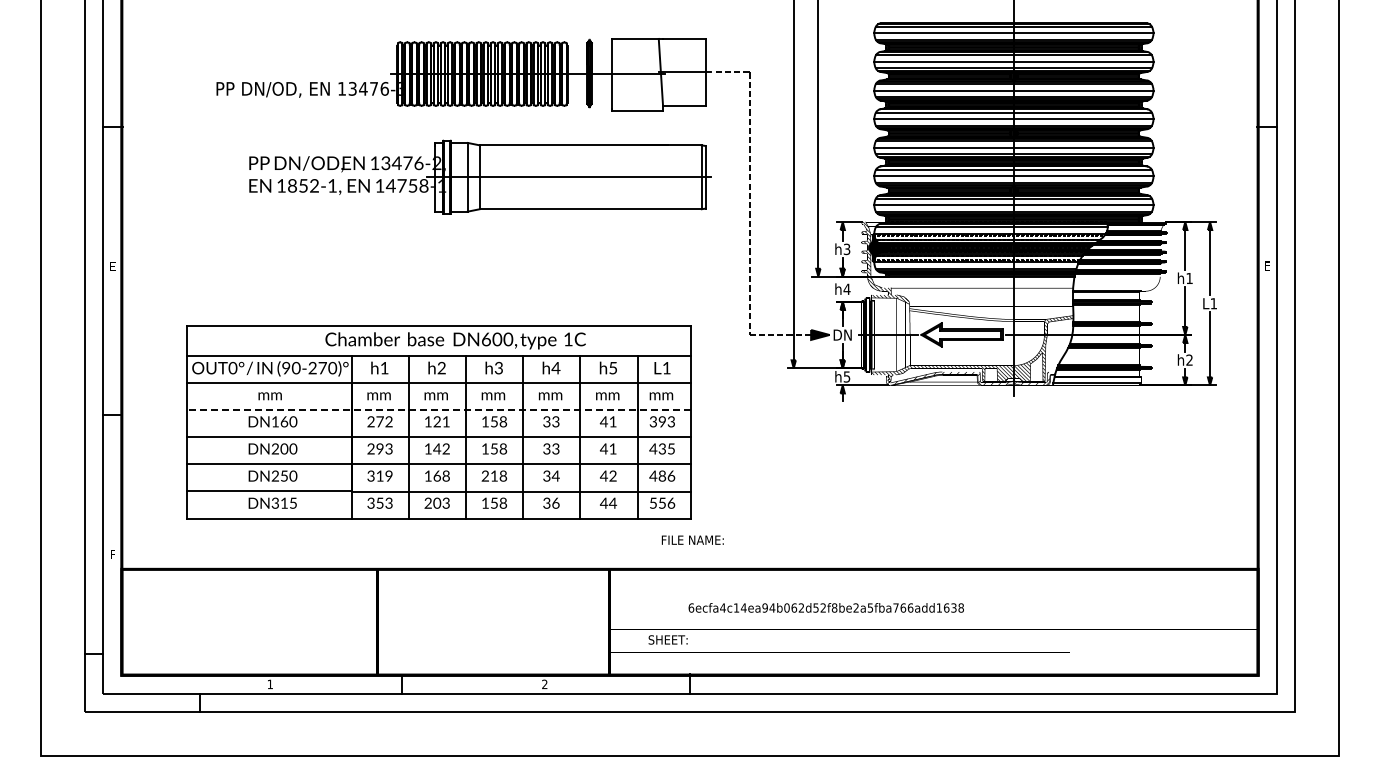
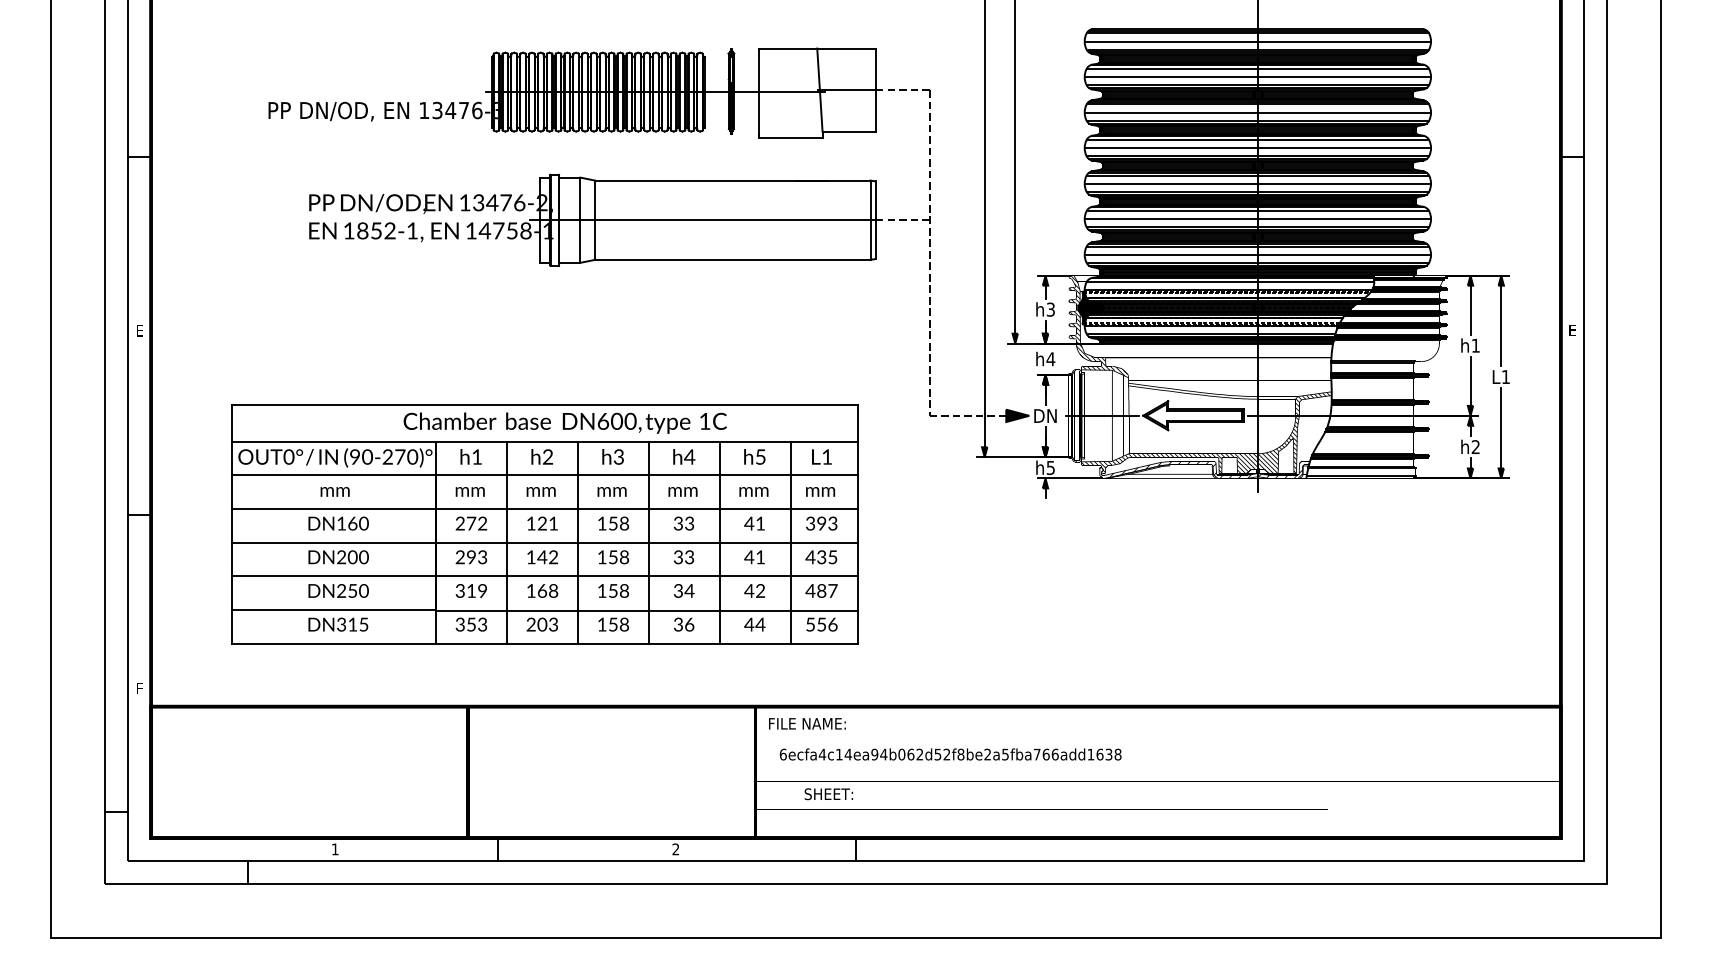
line: (732, 177) -> (908, 220), added
line: (438, 409) -> (543, 508), dashed -> solid
text: (489, 475) -> (607, 590), 218 -> 158
text: (671, 475) -> (833, 590), 486 -> 487
text: (692, 539) -> (806, 722), moved
text: (825, 607) -> (949, 753), moved

